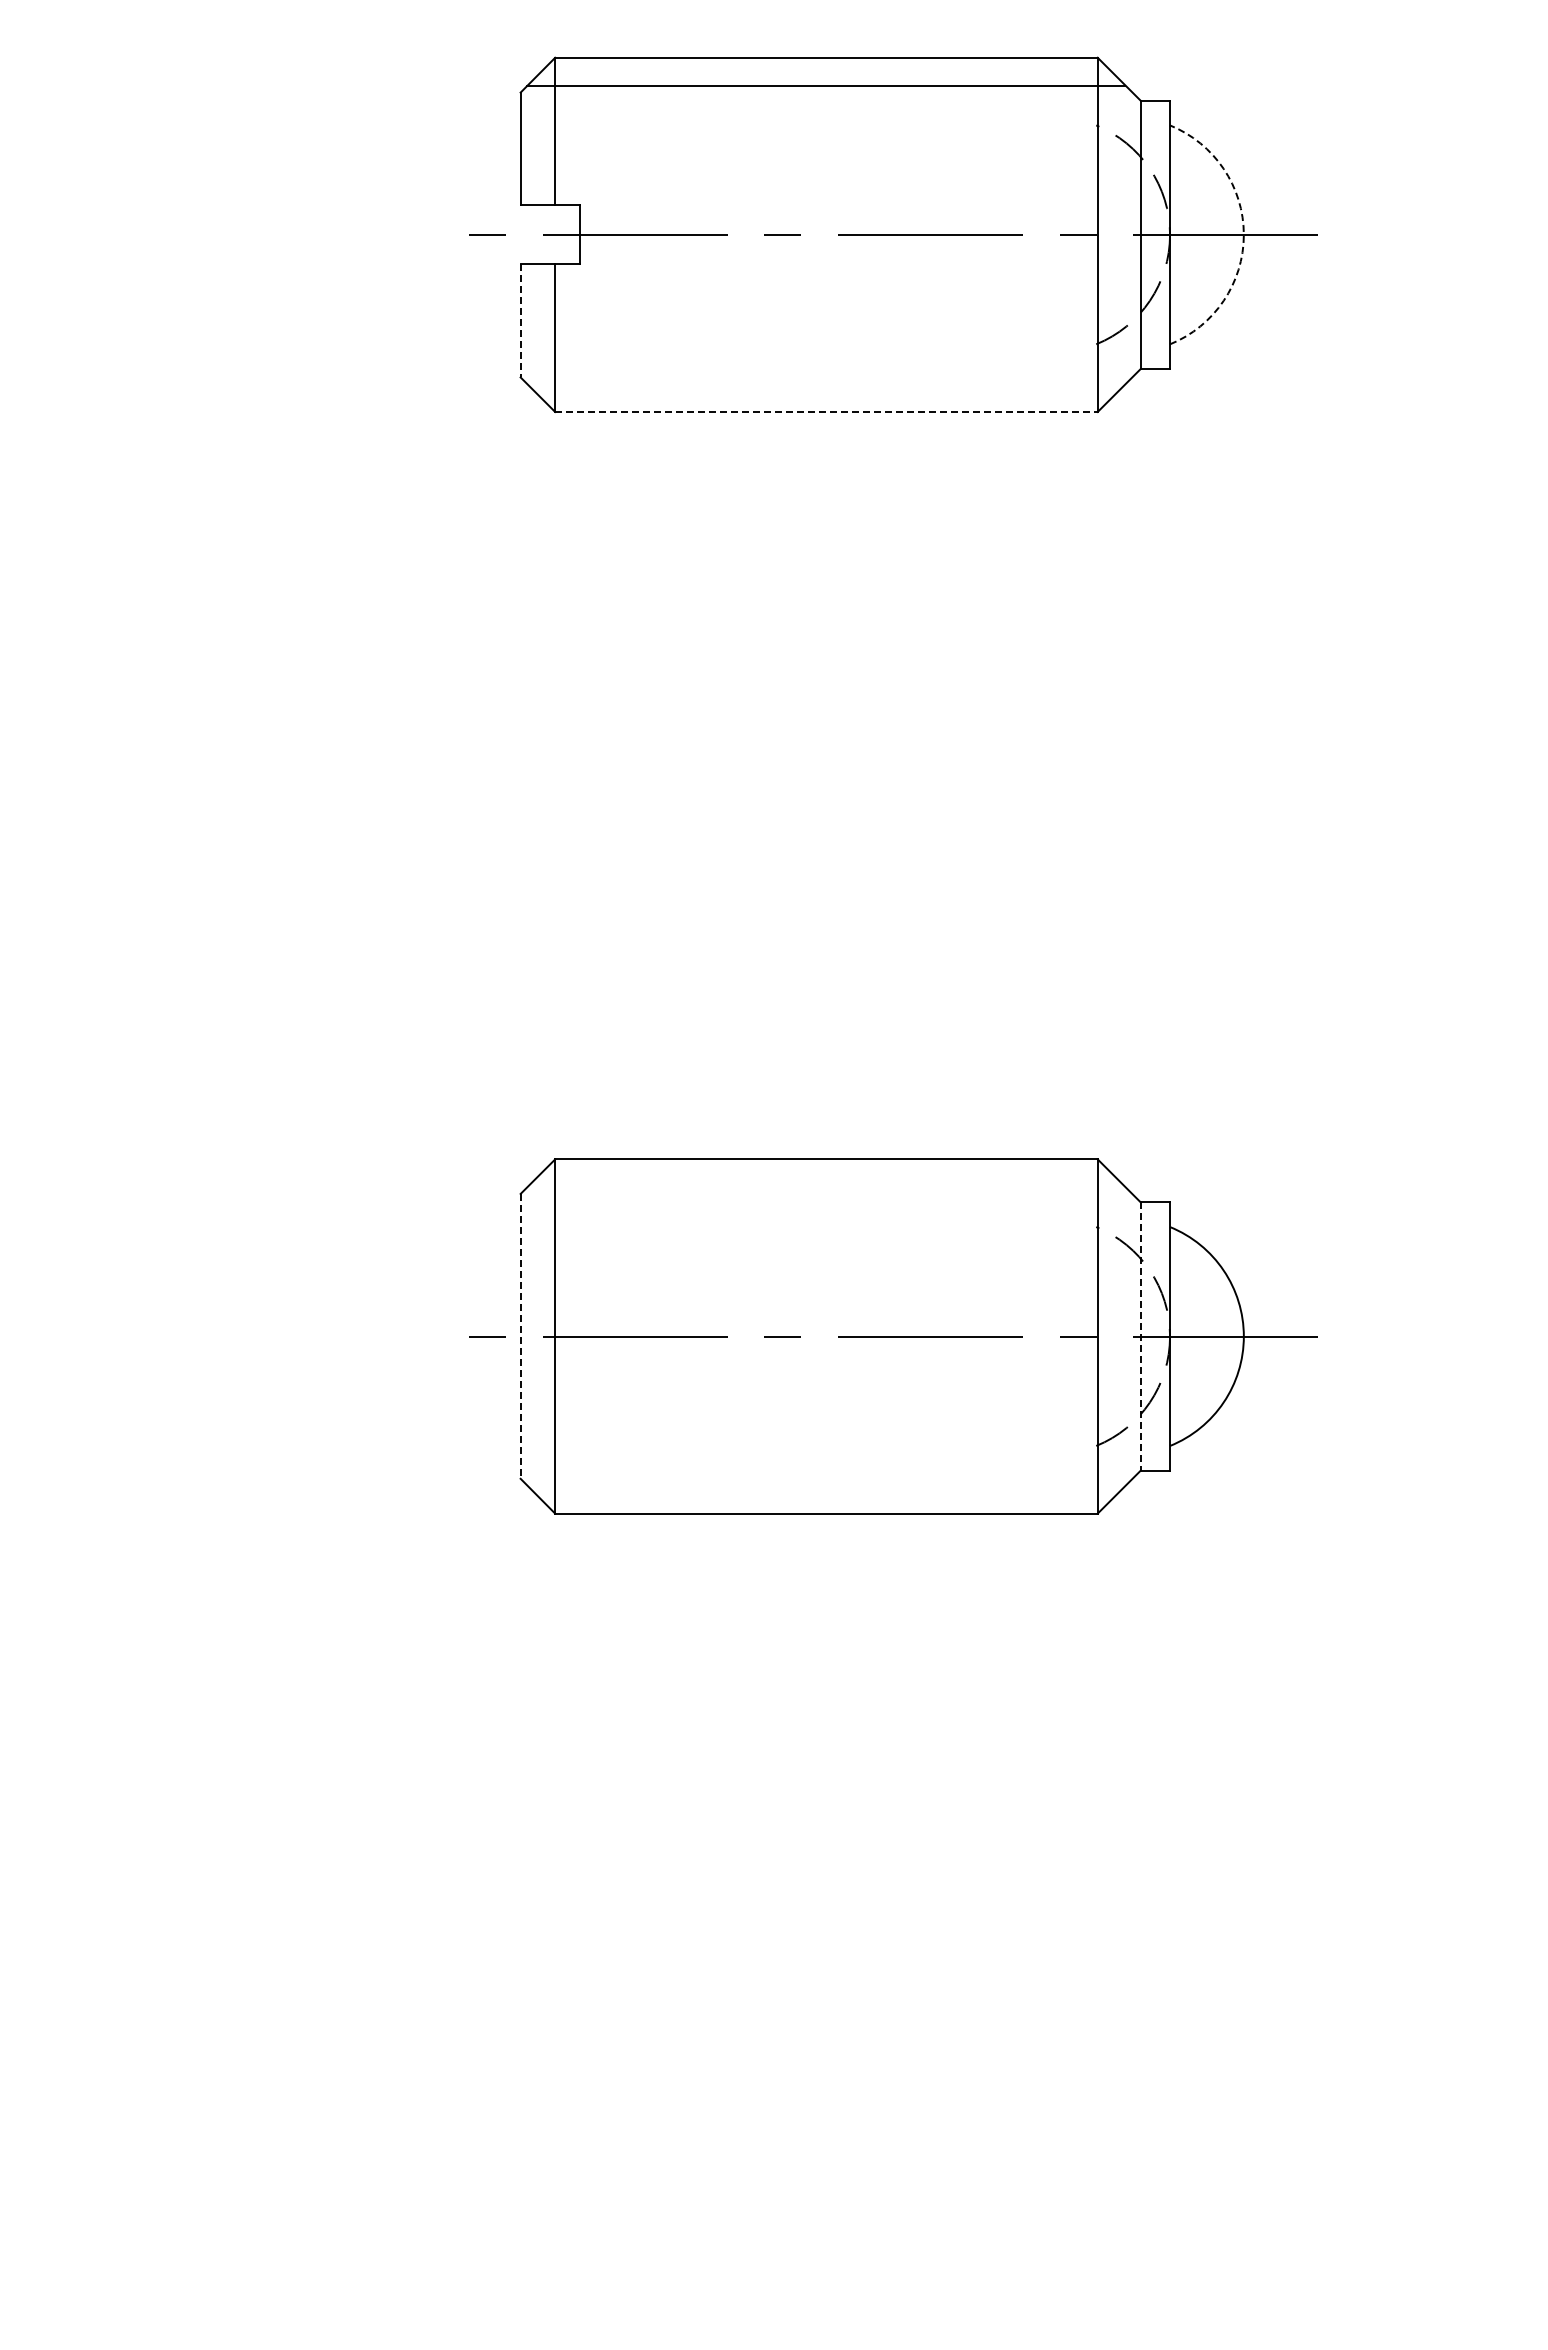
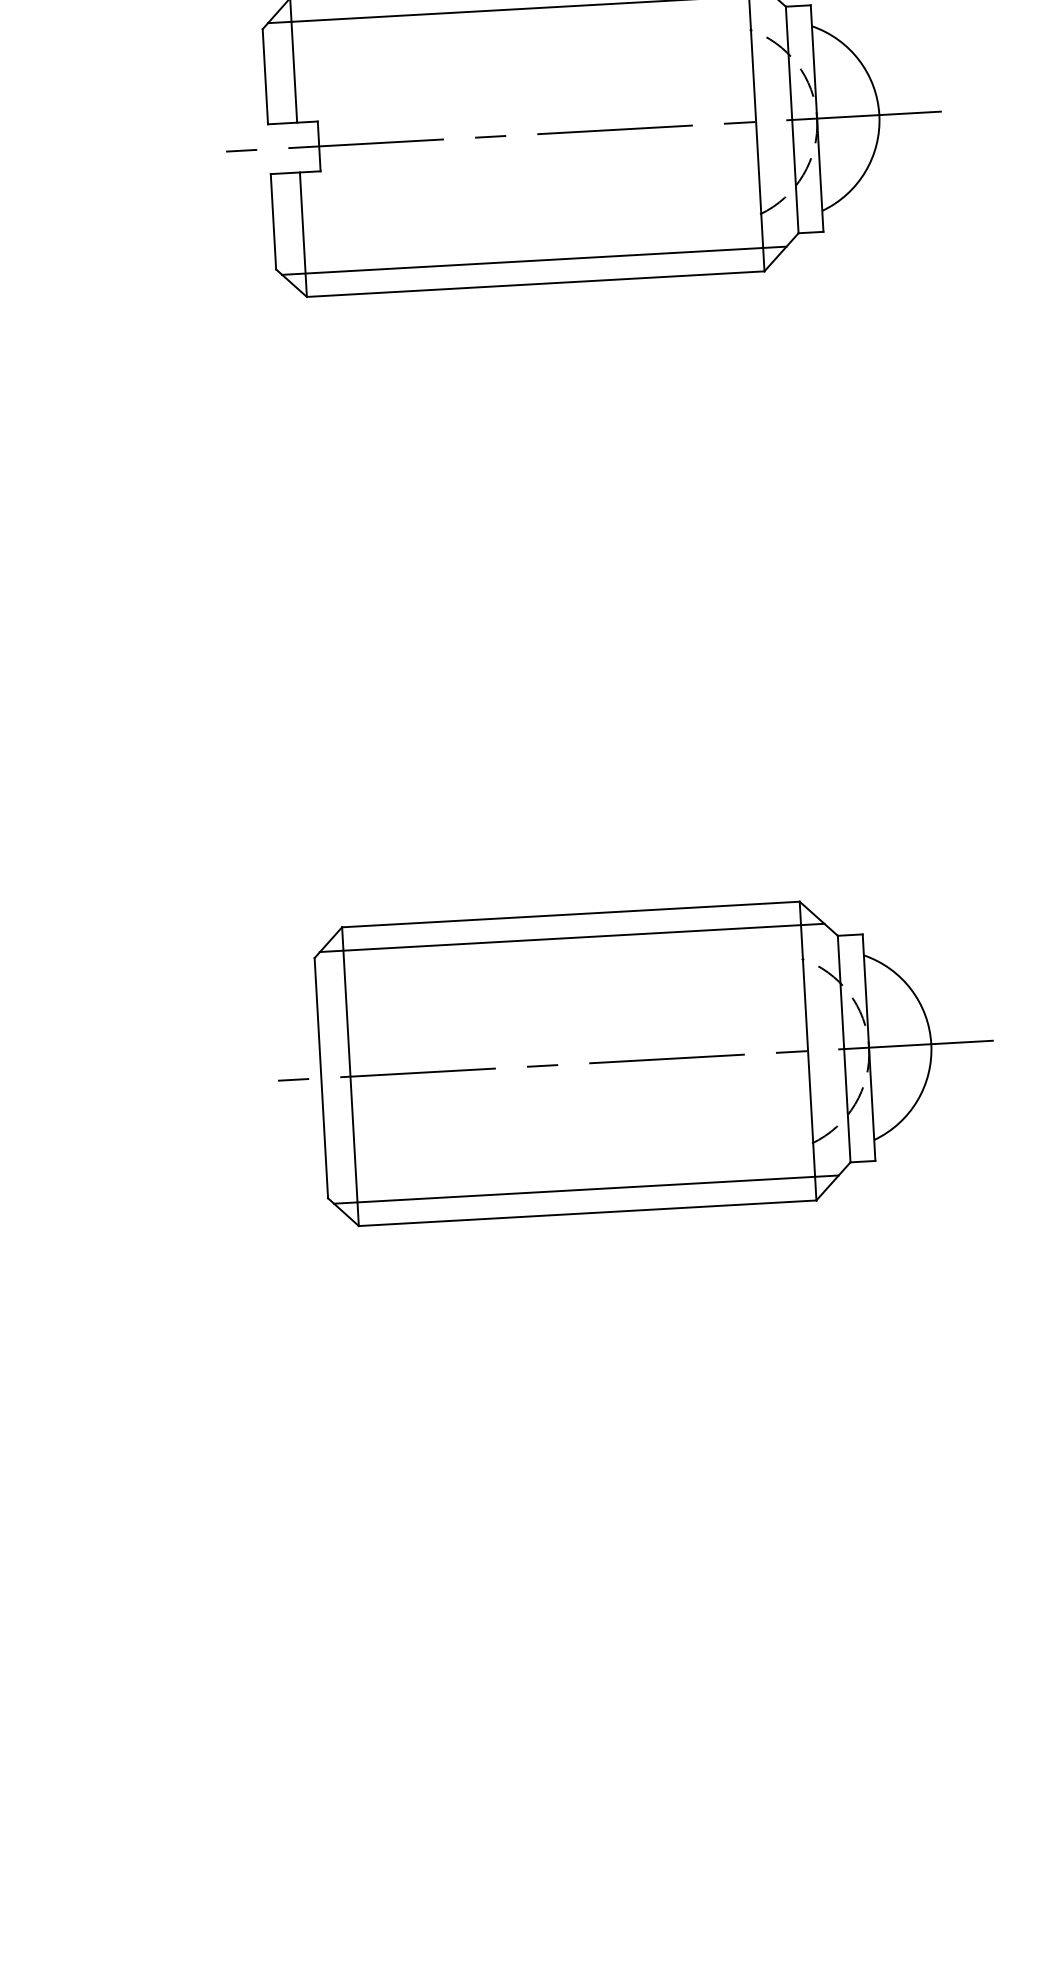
arc: (1243, 234) -> (879, 114), dashed -> solid
line: (520, 320) -> (273, 221), dashed -> solid
line: (826, 384) -> (534, 260), added
line: (826, 412) -> (535, 284), dashed -> solid
line: (826, 1187) -> (572, 938), added
line: (520, 1336) -> (321, 1078), dashed -> solid
line: (1140, 1337) -> (844, 1049), dashed -> solid
line: (826, 1485) -> (586, 1189), added

